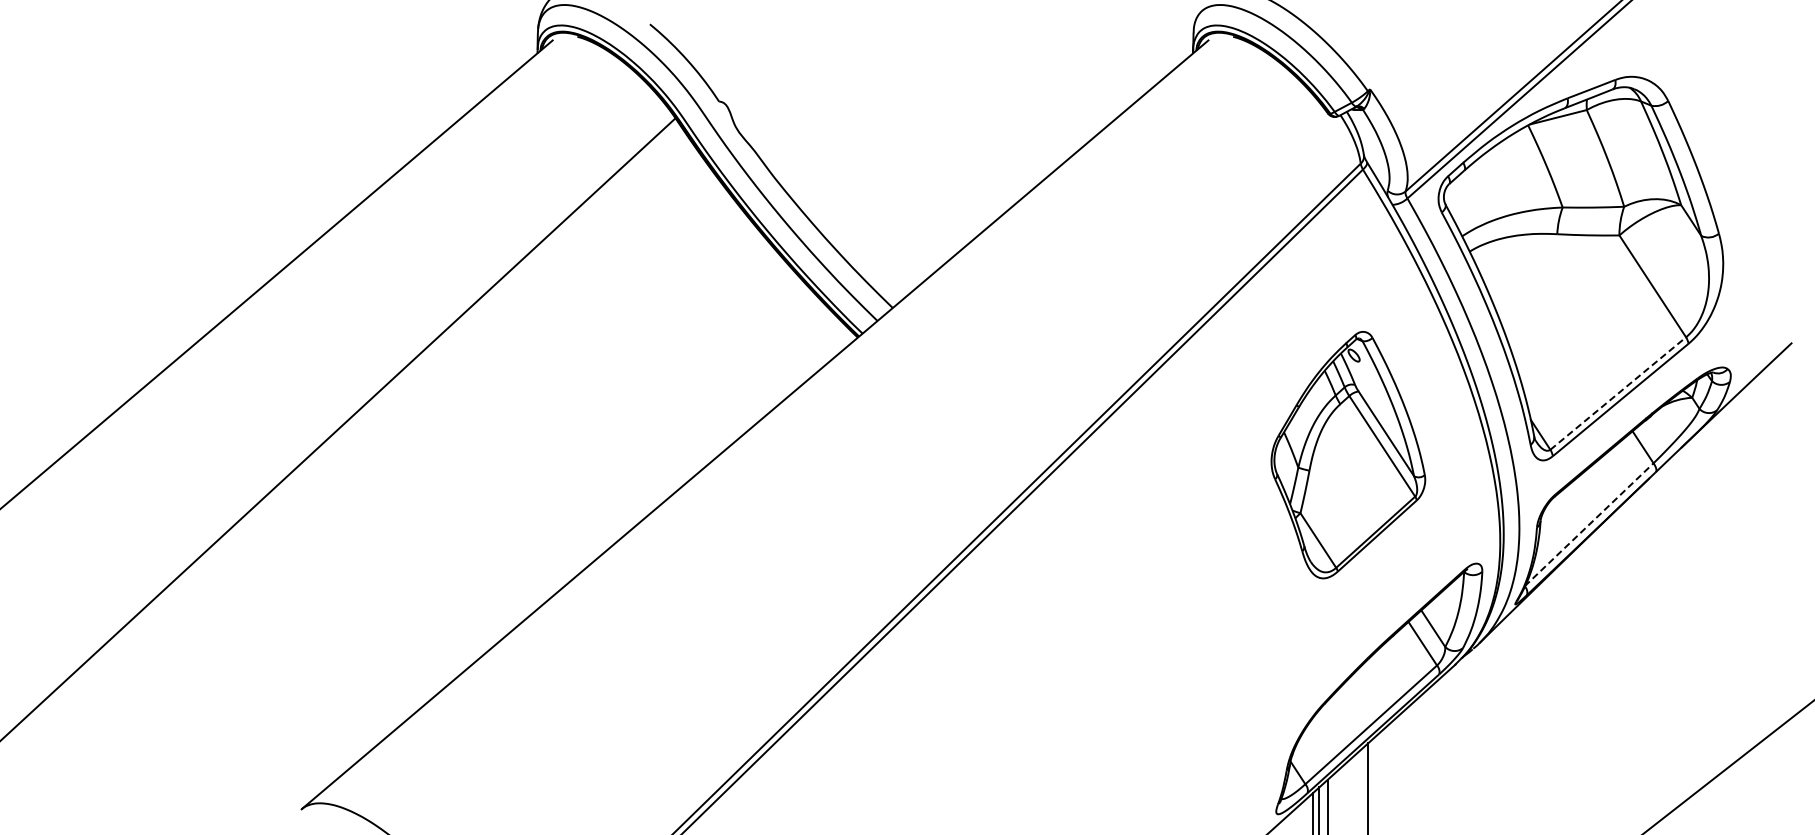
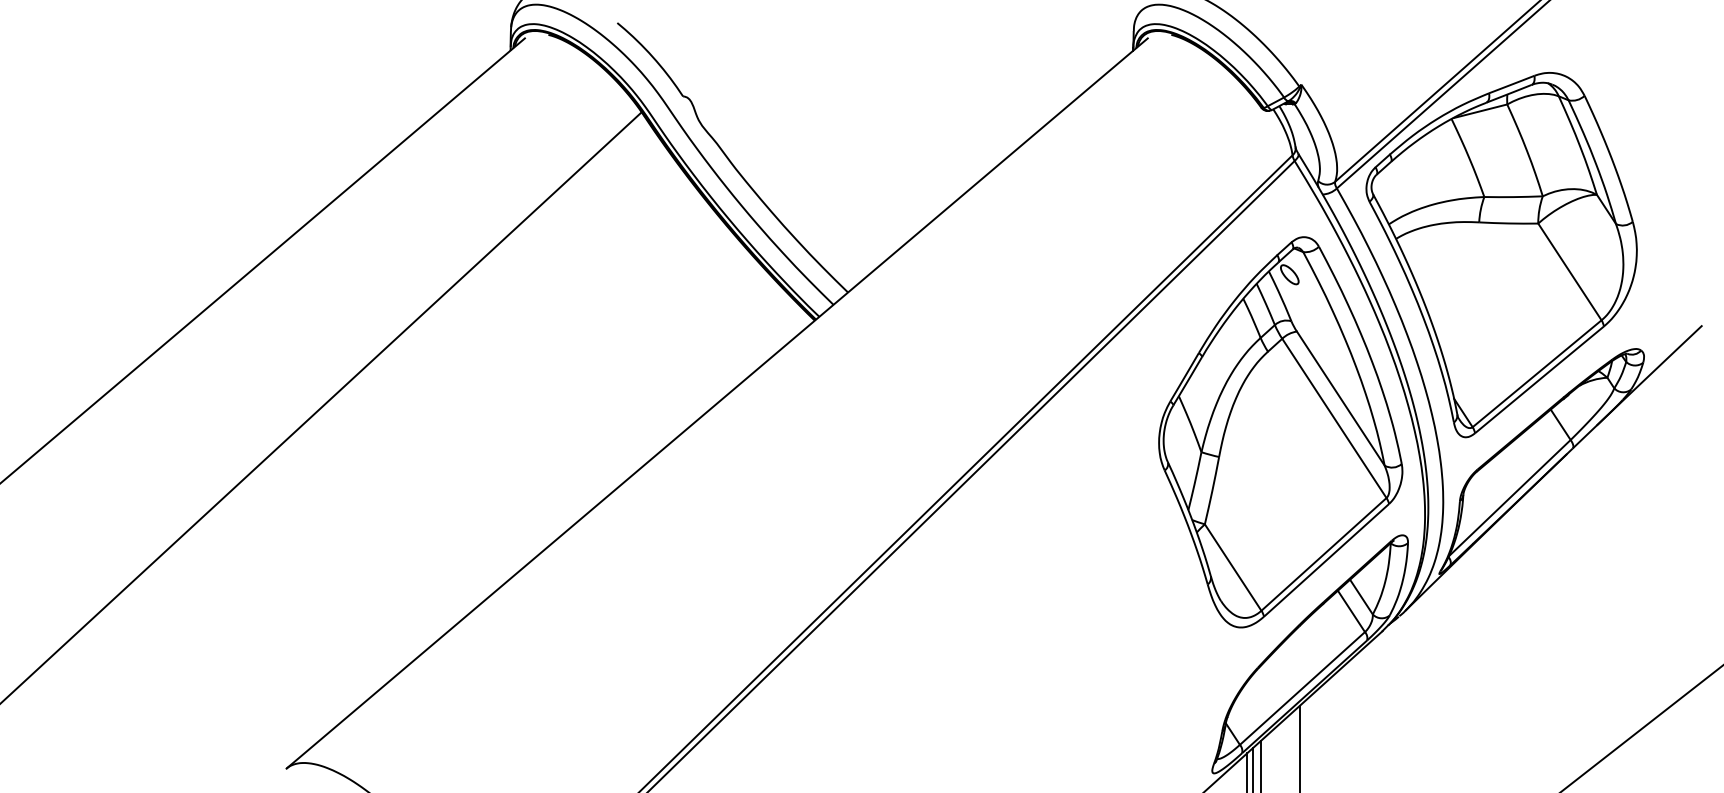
line: (1618, 393) -> (1537, 373), dashed -> solid
part: (1348, 454) -> (1280, 431), size x1.67
line: (1589, 524) -> (1509, 498), dashed -> solid

